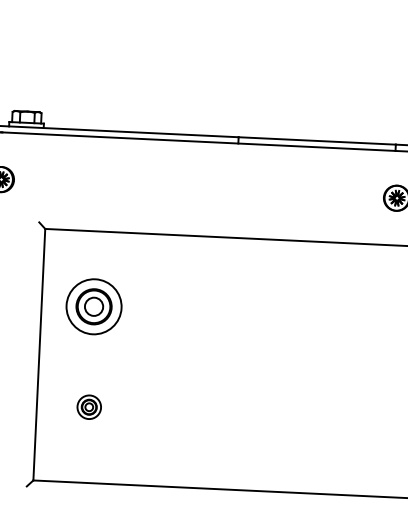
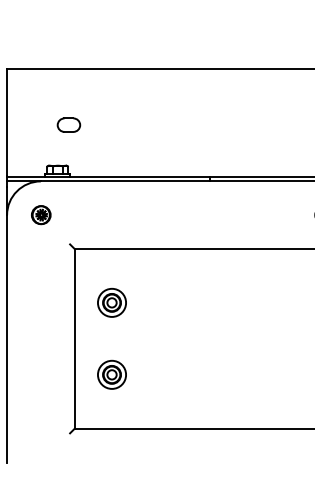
part: (44, 54) -> (68, 124), added
part: (93, 306) -> (111, 302), size x0.71
part: (88, 406) -> (111, 374), size x1.67

